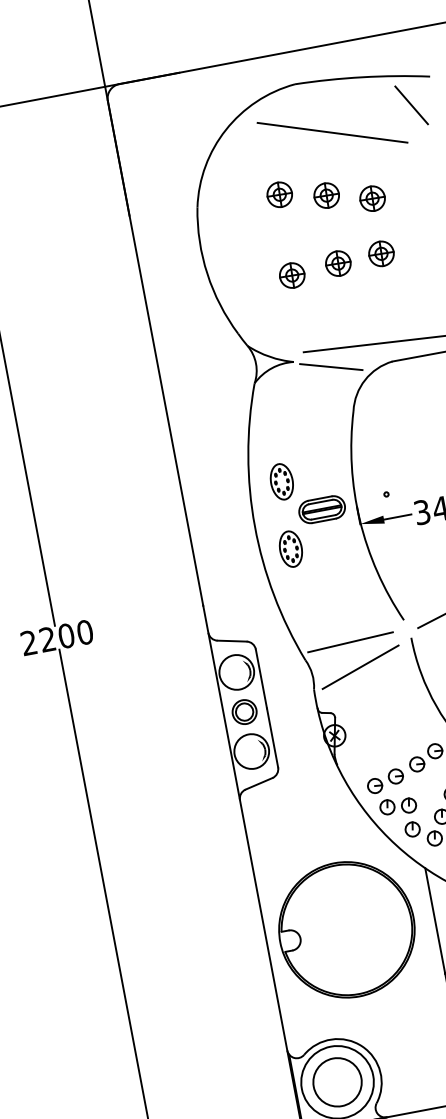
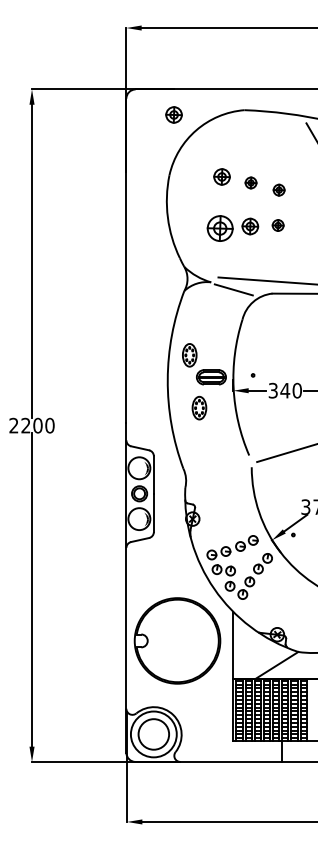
part: (185, 111) -> (173, 114), added
line: (331, 132) -> (261, 144), removed
part: (325, 195) -> (250, 182), size x0.7
part: (371, 197) -> (278, 189), size x0.7
part: (380, 254) -> (277, 225), size x0.7
part: (292, 275) -> (220, 228), size x1.6
part: (290, 548) -> (199, 407), moved
line: (350, 641) -> (213, 462), removed
line: (360, 667) -> (216, 479), removed

